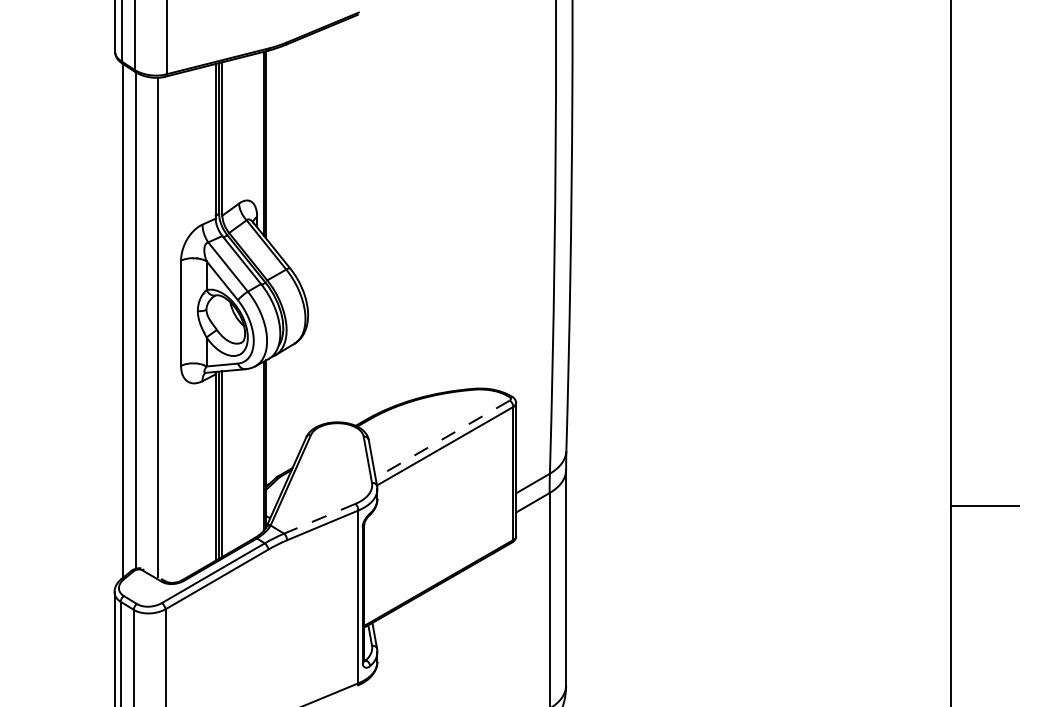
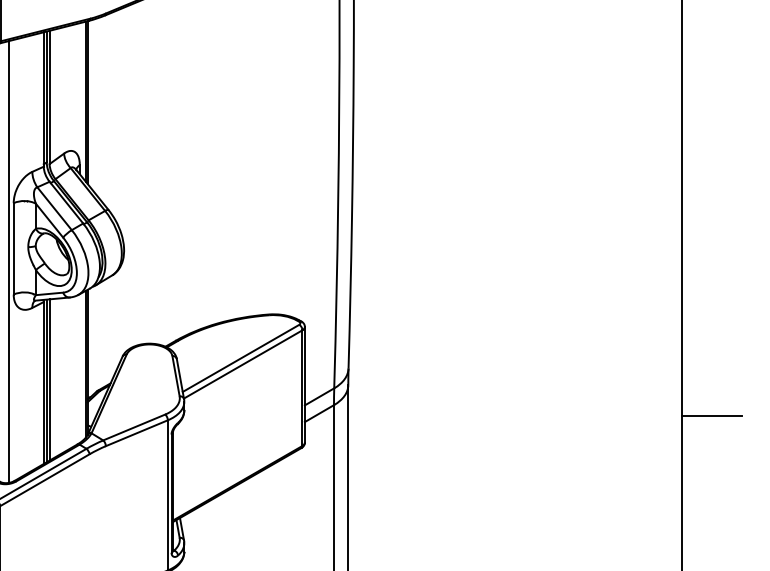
line: (175, 328) -> (8, 262), added
line: (442, 439) -> (240, 358), dashed -> solid
line: (319, 518) -> (134, 427), dashed -> solid

